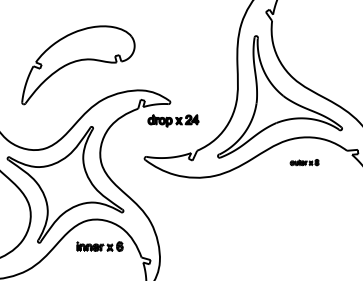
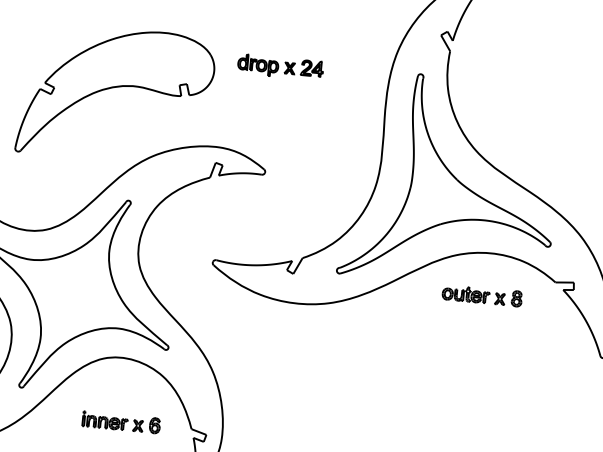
part: (173, 120) -> (280, 66), moved
part: (304, 162) -> (481, 295), size x1.67
part: (99, 246) -> (120, 422), moved

